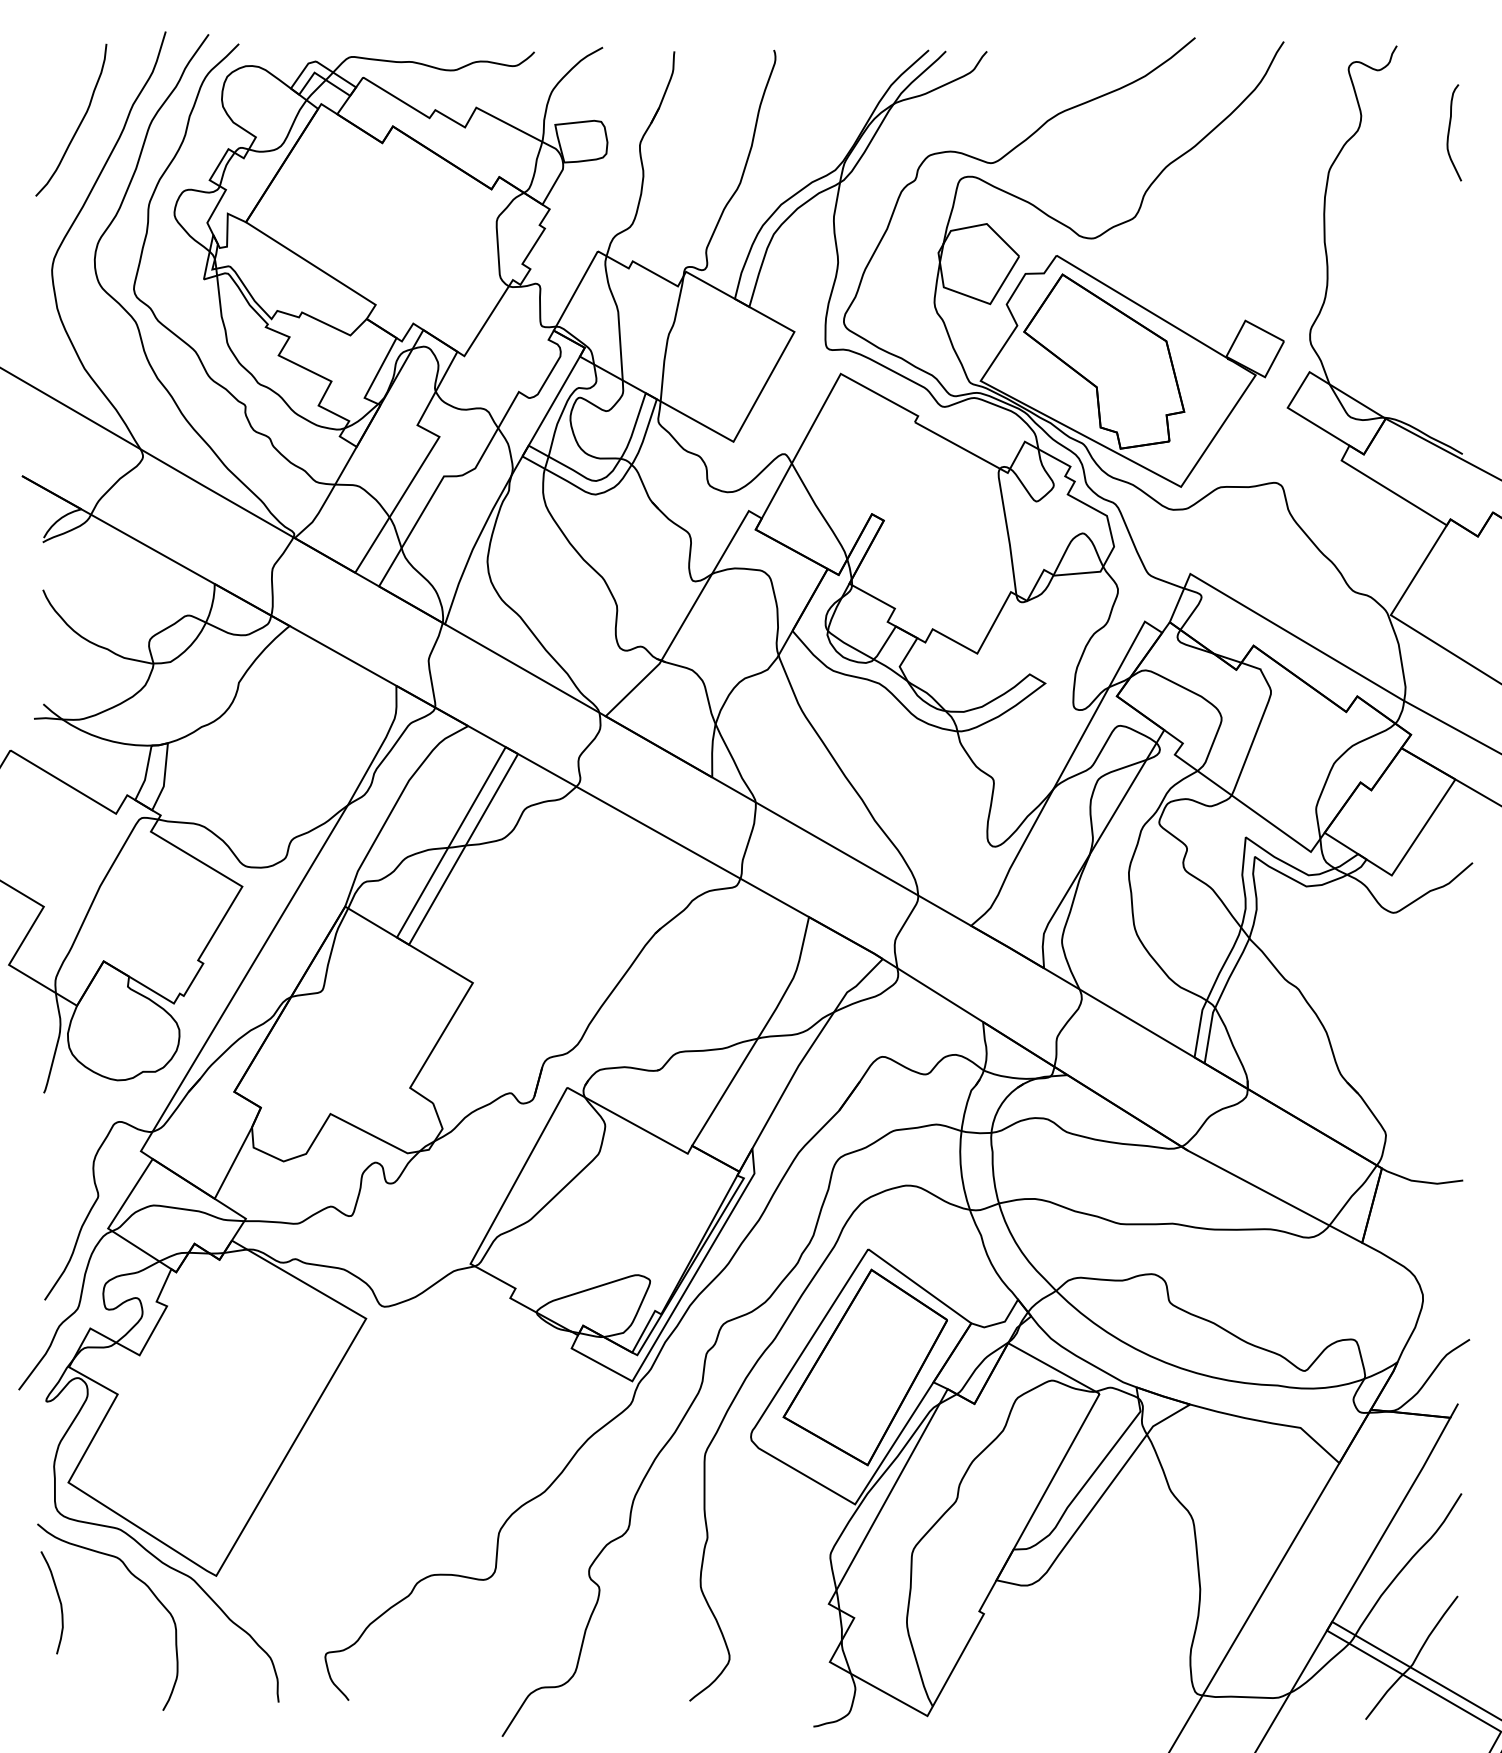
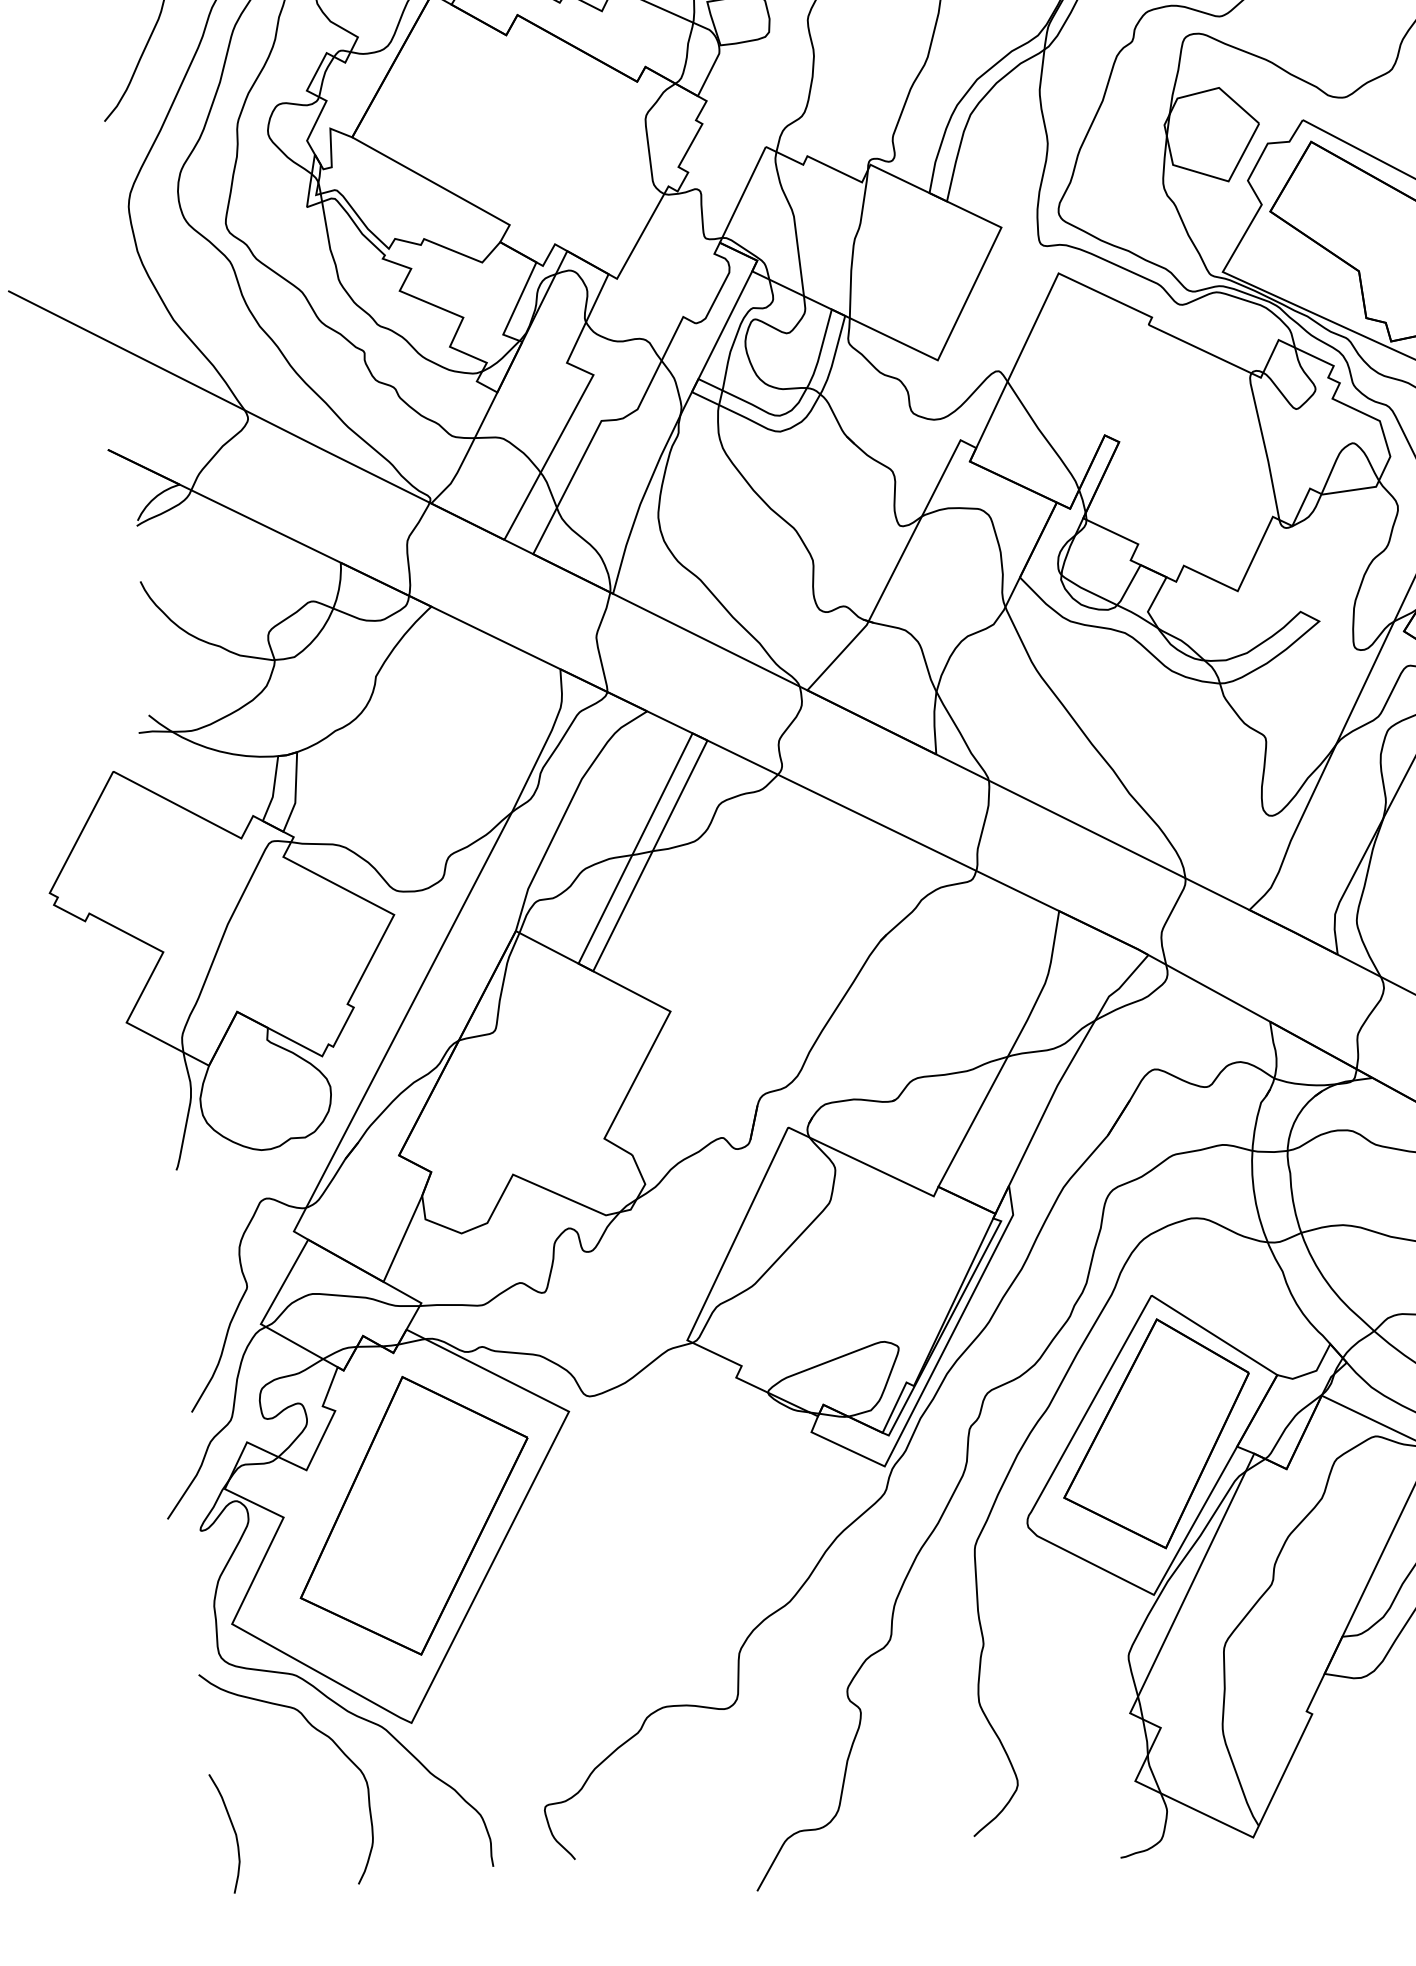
part: (228, 1399) -> (413, 1515), added
curve: (58, 1599) -> (232, 1829), moved

